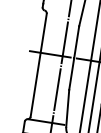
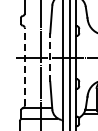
line: (74, 58) -> (50, 57), solid -> dashed
line: (38, 64) -> (24, 66), solid -> dashed

